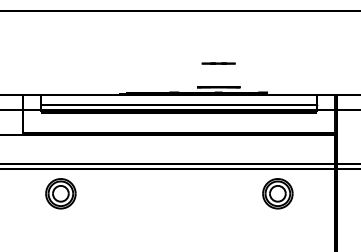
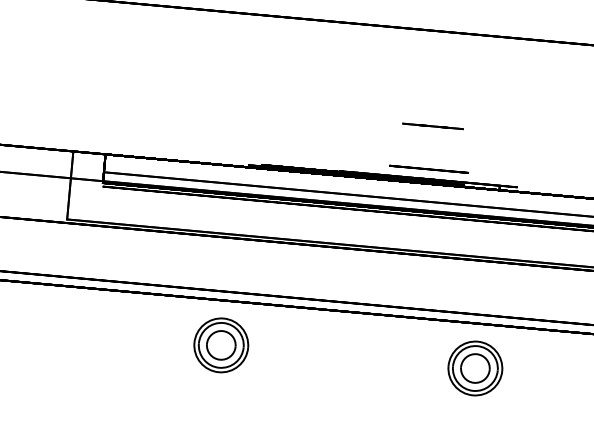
part: (60, 193) -> (220, 344), moved
part: (277, 193) -> (474, 367), moved

